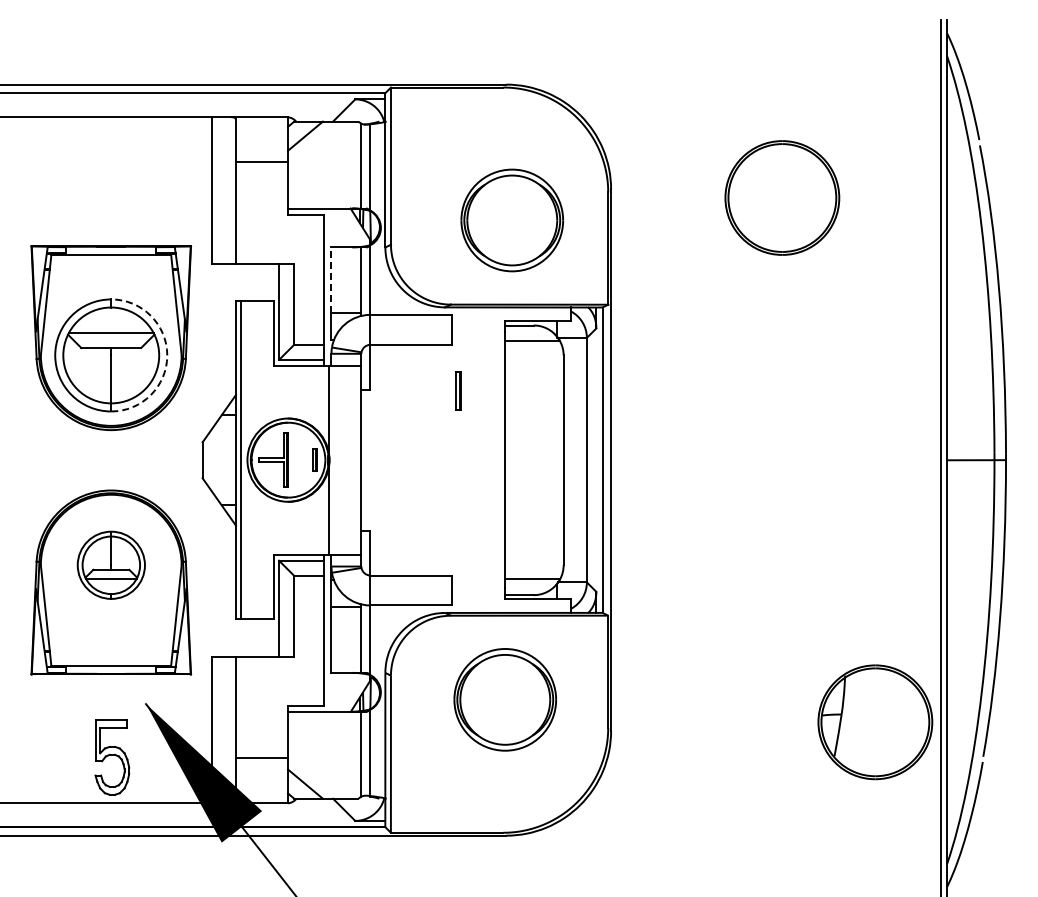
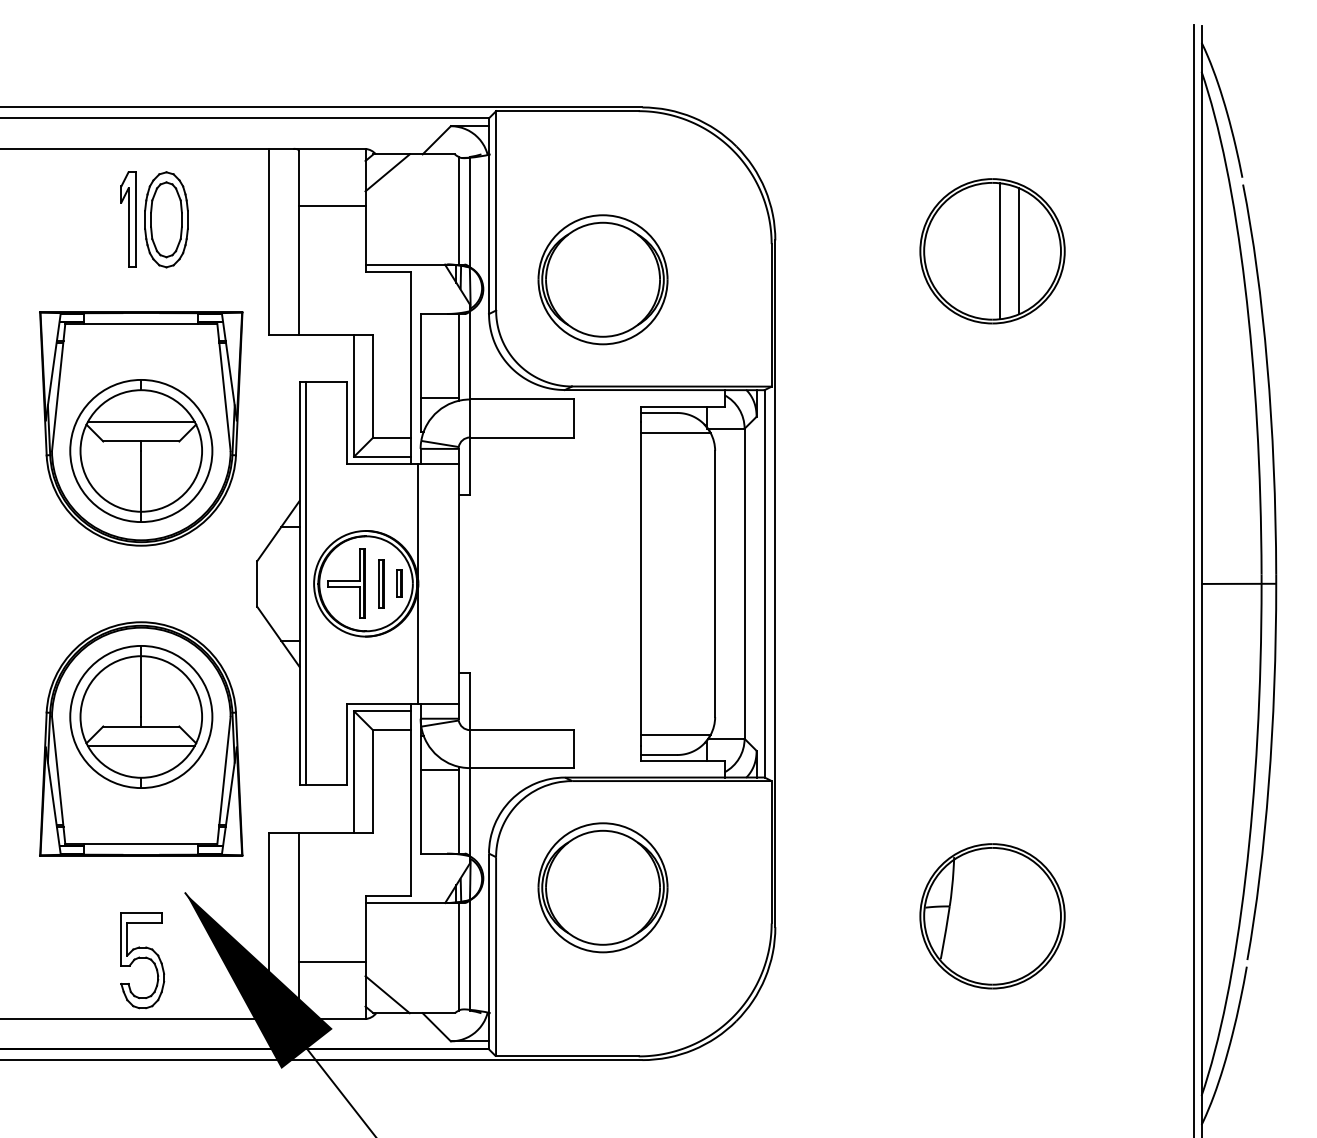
part: (121, 172) -> (154, 218), added
line: (788, 197) -> (1000, 250), added
line: (803, 197) -> (1019, 250), added
part: (511, 220) -> (602, 279), moved
line: (331, 280) -> (420, 355), dashed -> solid
arc: (167, 355) -> (212, 451), dashed -> solid
part: (458, 390) -> (381, 582), moved
part: (111, 565) -> (141, 717), size x1.67
part: (504, 699) -> (602, 887), moved
part: (875, 722) -> (992, 916), moved

